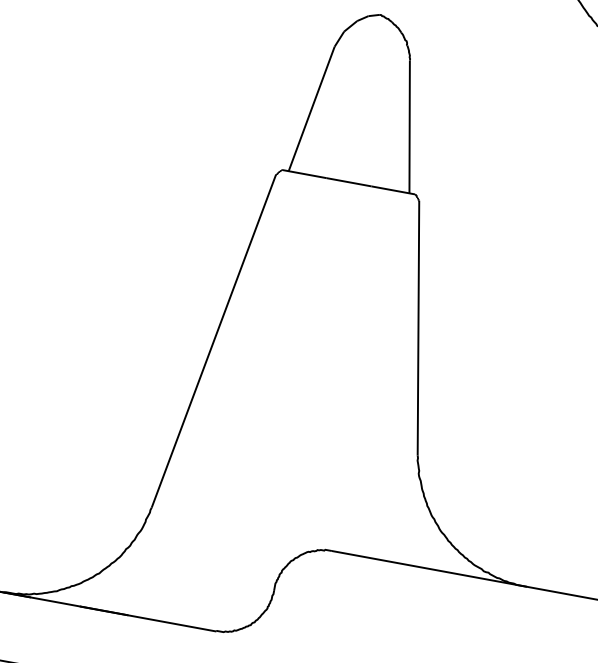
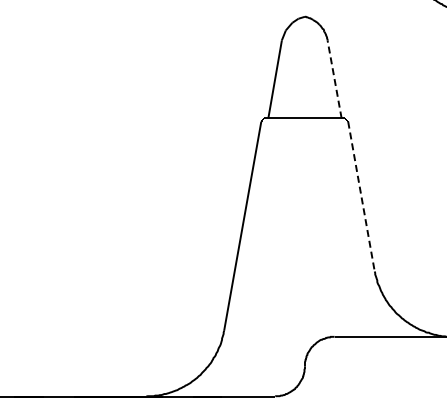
line: (409, 127) -> (334, 79), solid -> dashed
line: (418, 329) -> (361, 197), solid -> dashed

